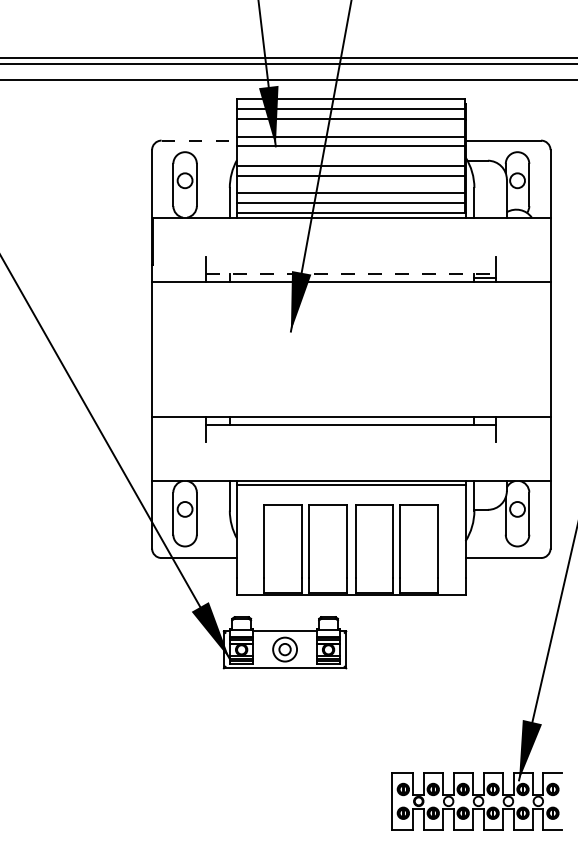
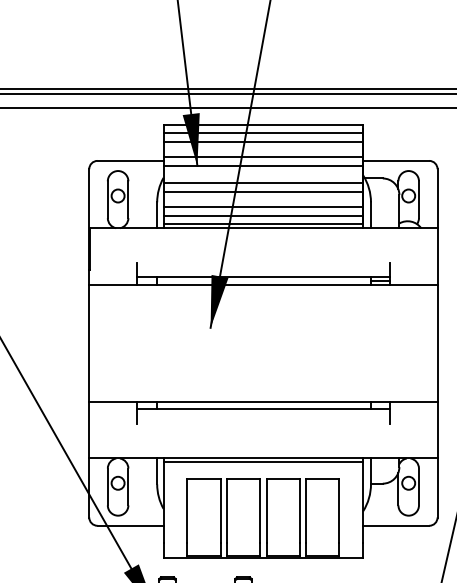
line: (199, 140) -> (130, 160), dashed -> solid
line: (351, 273) -> (263, 277), dashed -> solid

